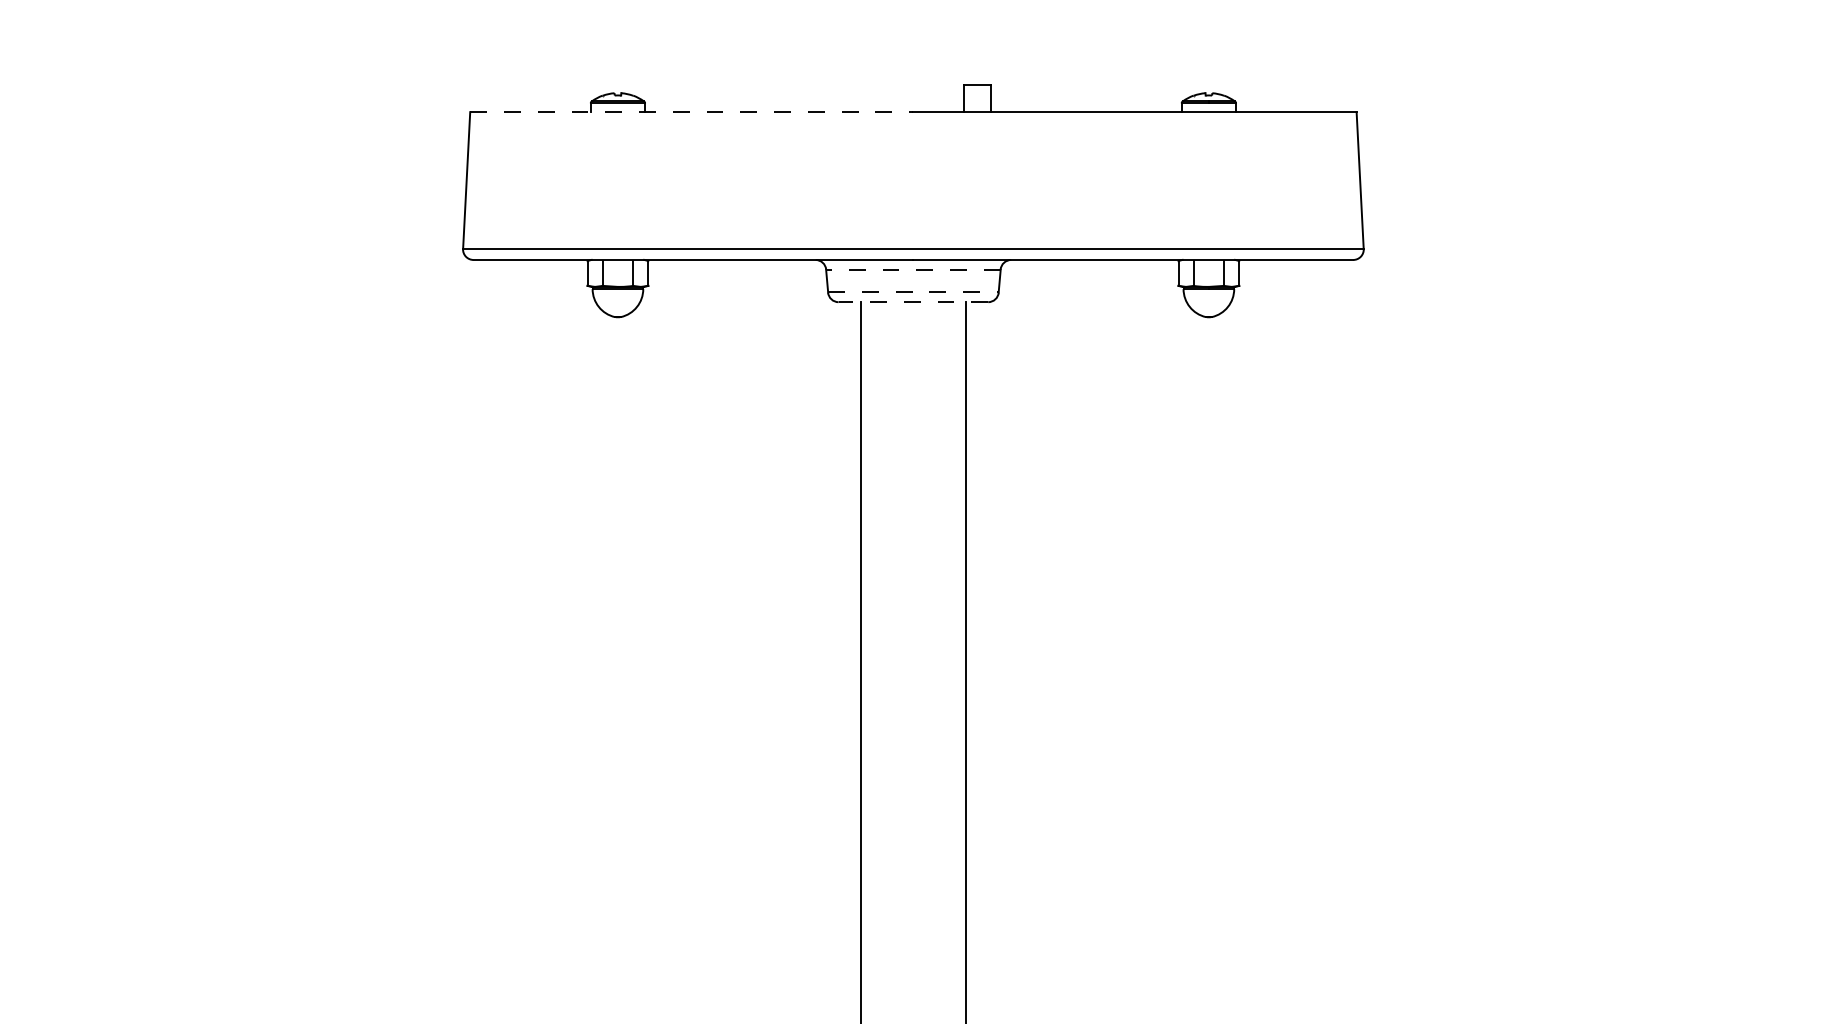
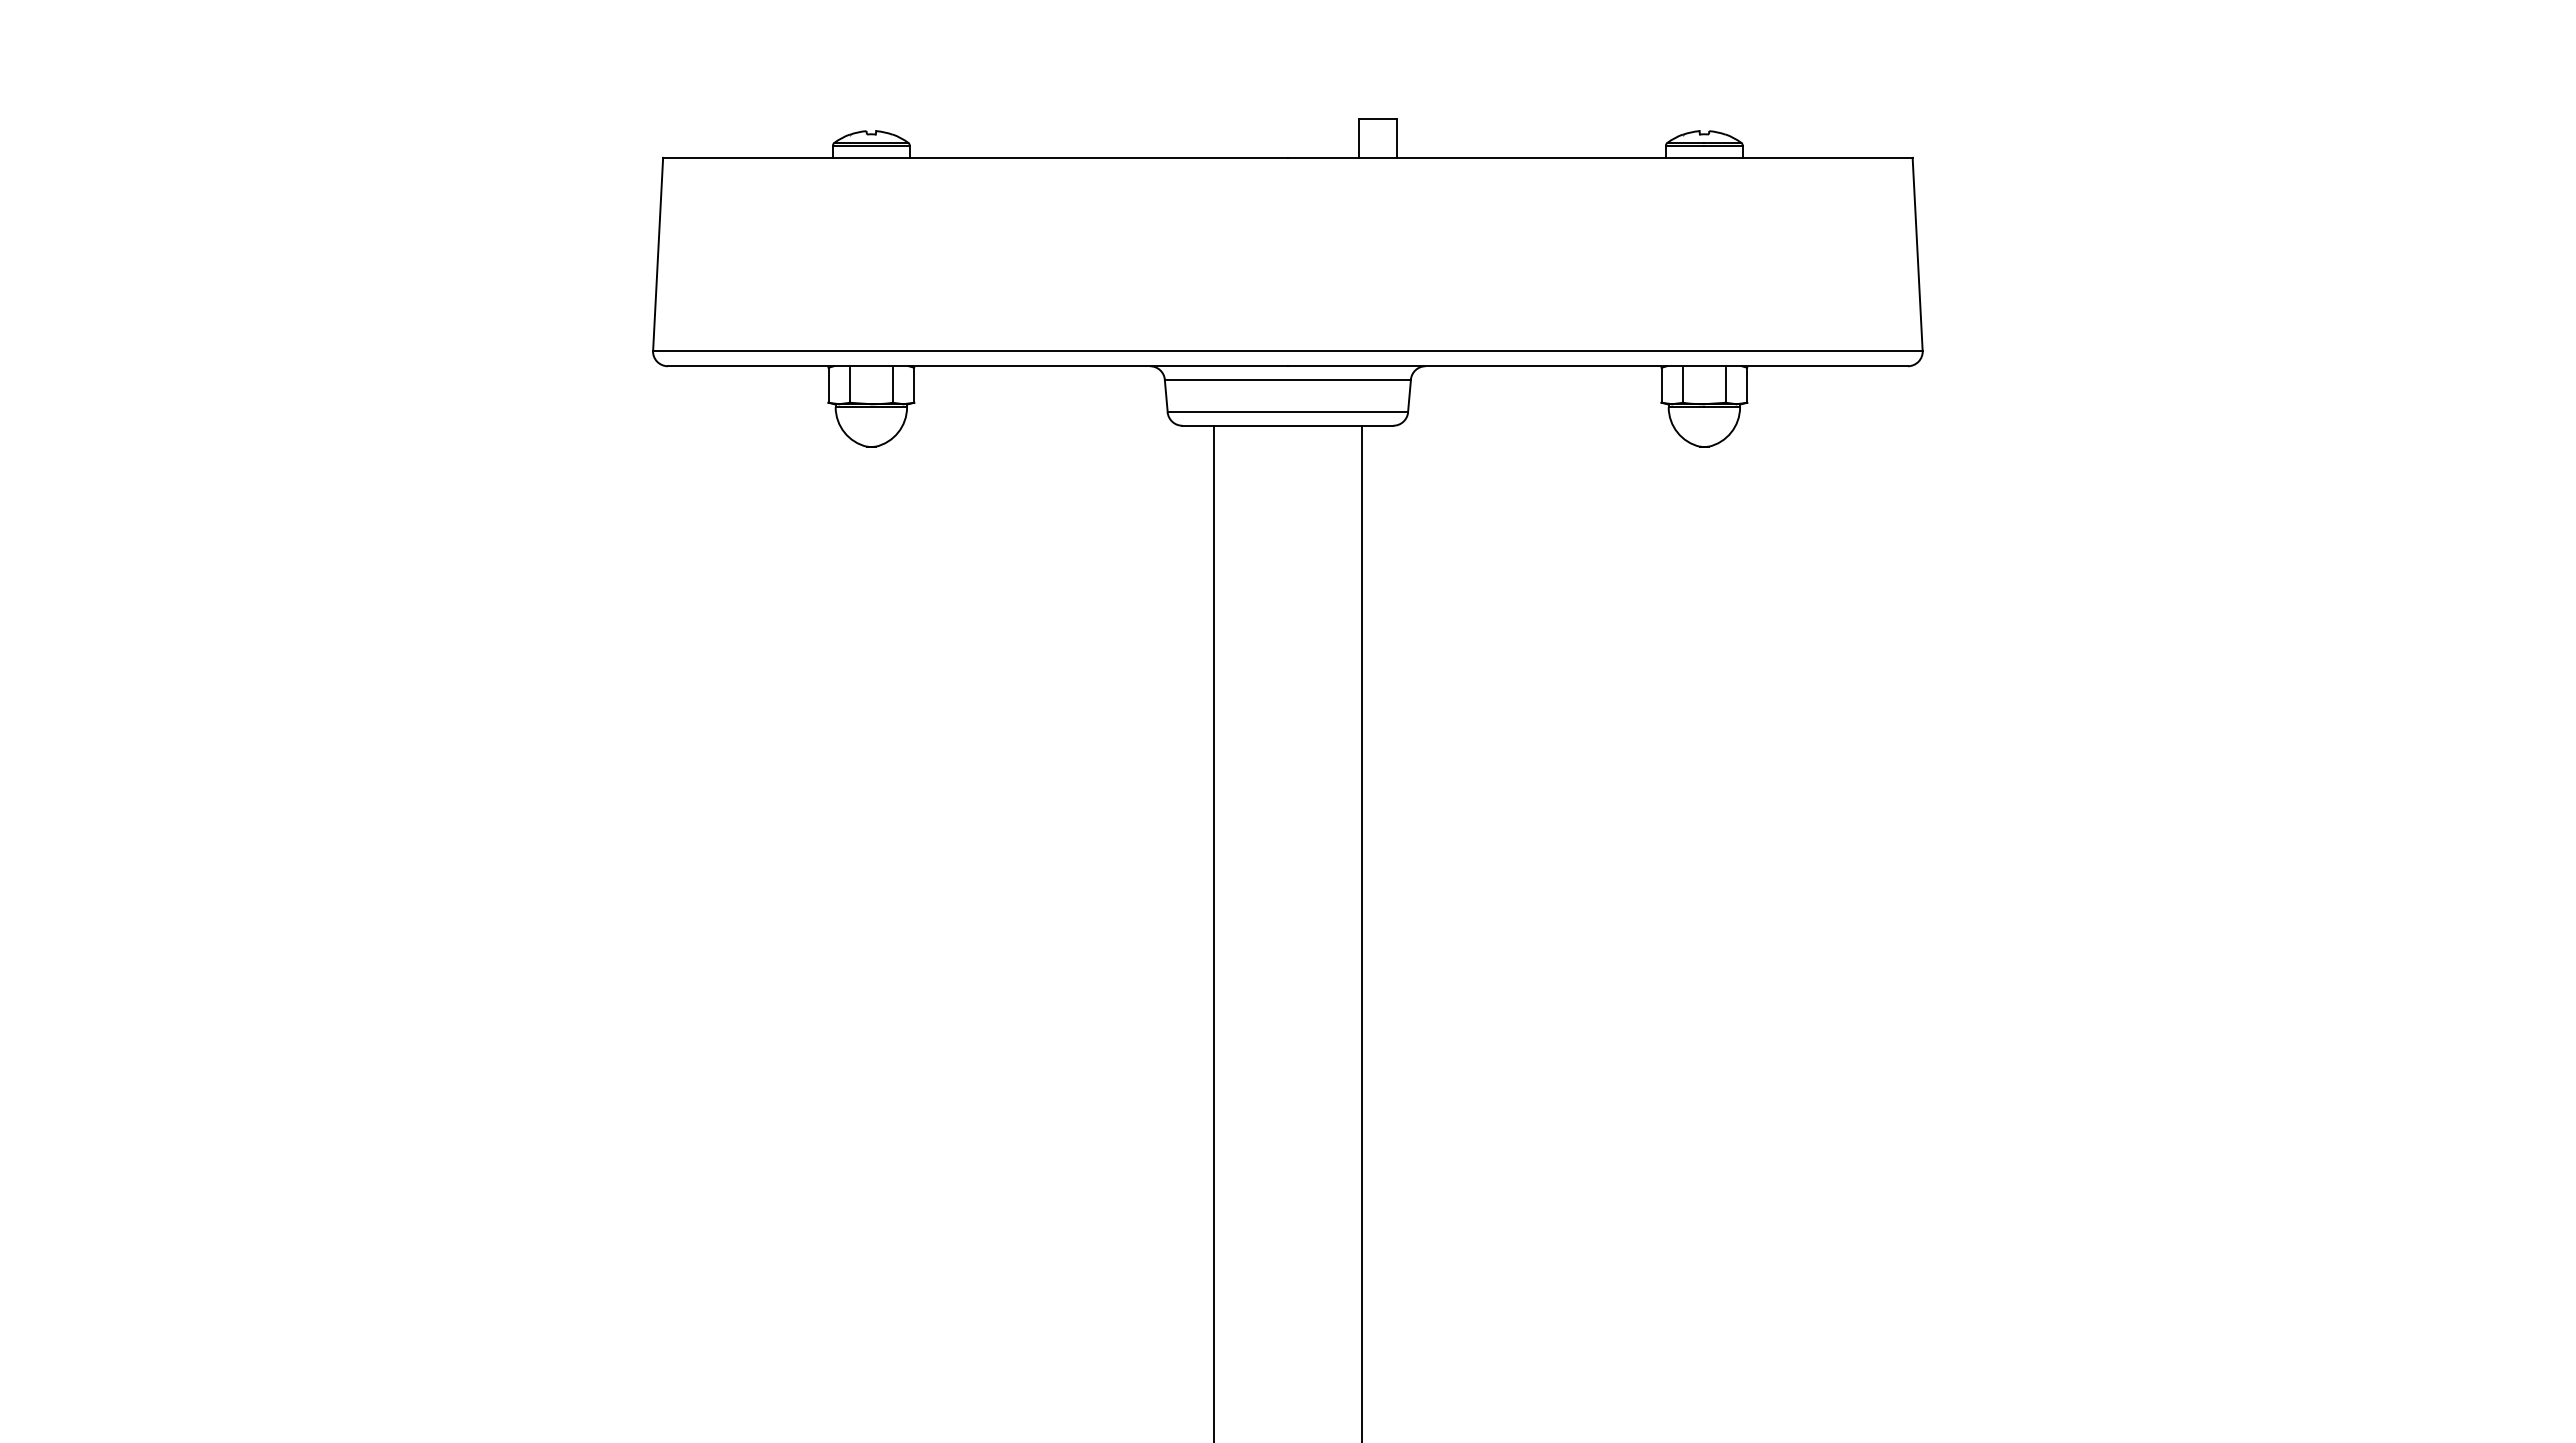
line: (692, 111) -> (976, 157), dashed -> solid
line: (913, 269) -> (1287, 379), dashed -> solid
line: (913, 292) -> (1288, 412), dashed -> solid
line: (913, 302) -> (1287, 425), dashed -> solid

